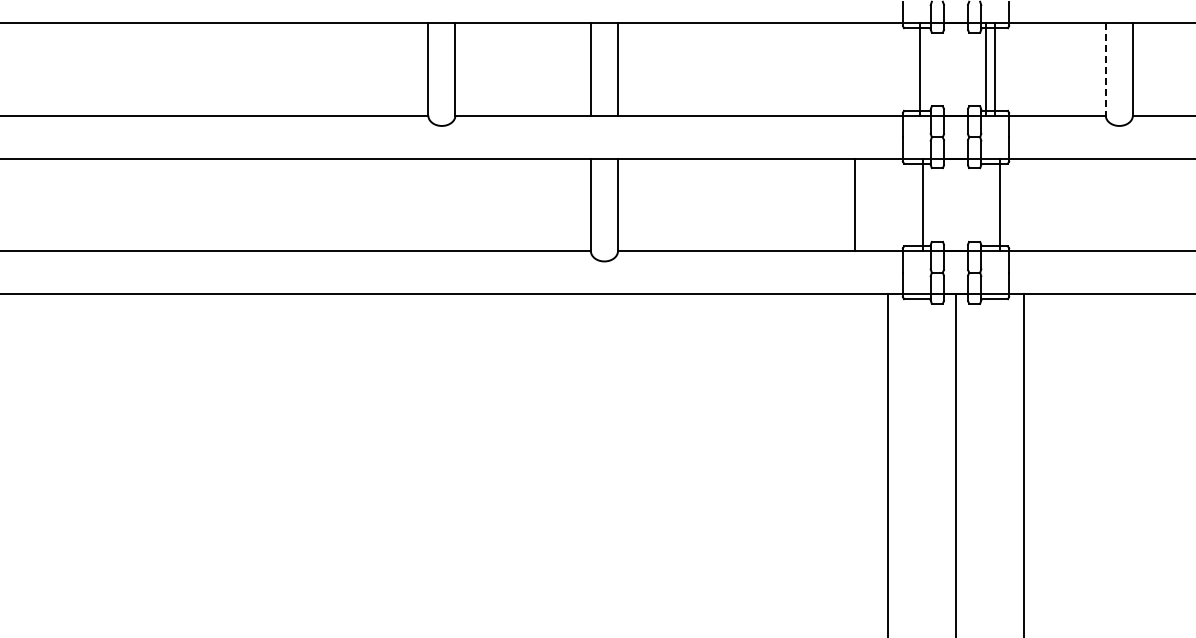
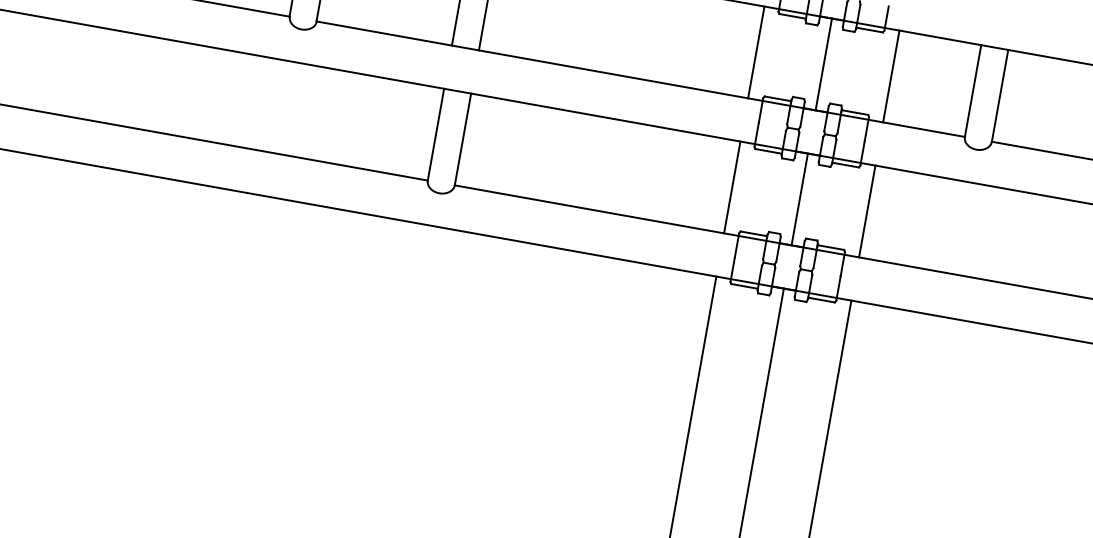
line: (920, 69) -> (756, 52), moved
line: (986, 69) -> (824, 64), moved
line: (994, 69) -> (891, 76), moved
line: (1105, 70) -> (972, 91), dashed -> solid
line: (855, 204) -> (732, 186), moved
line: (923, 204) -> (800, 199), moved
line: (999, 204) -> (867, 210), moved

